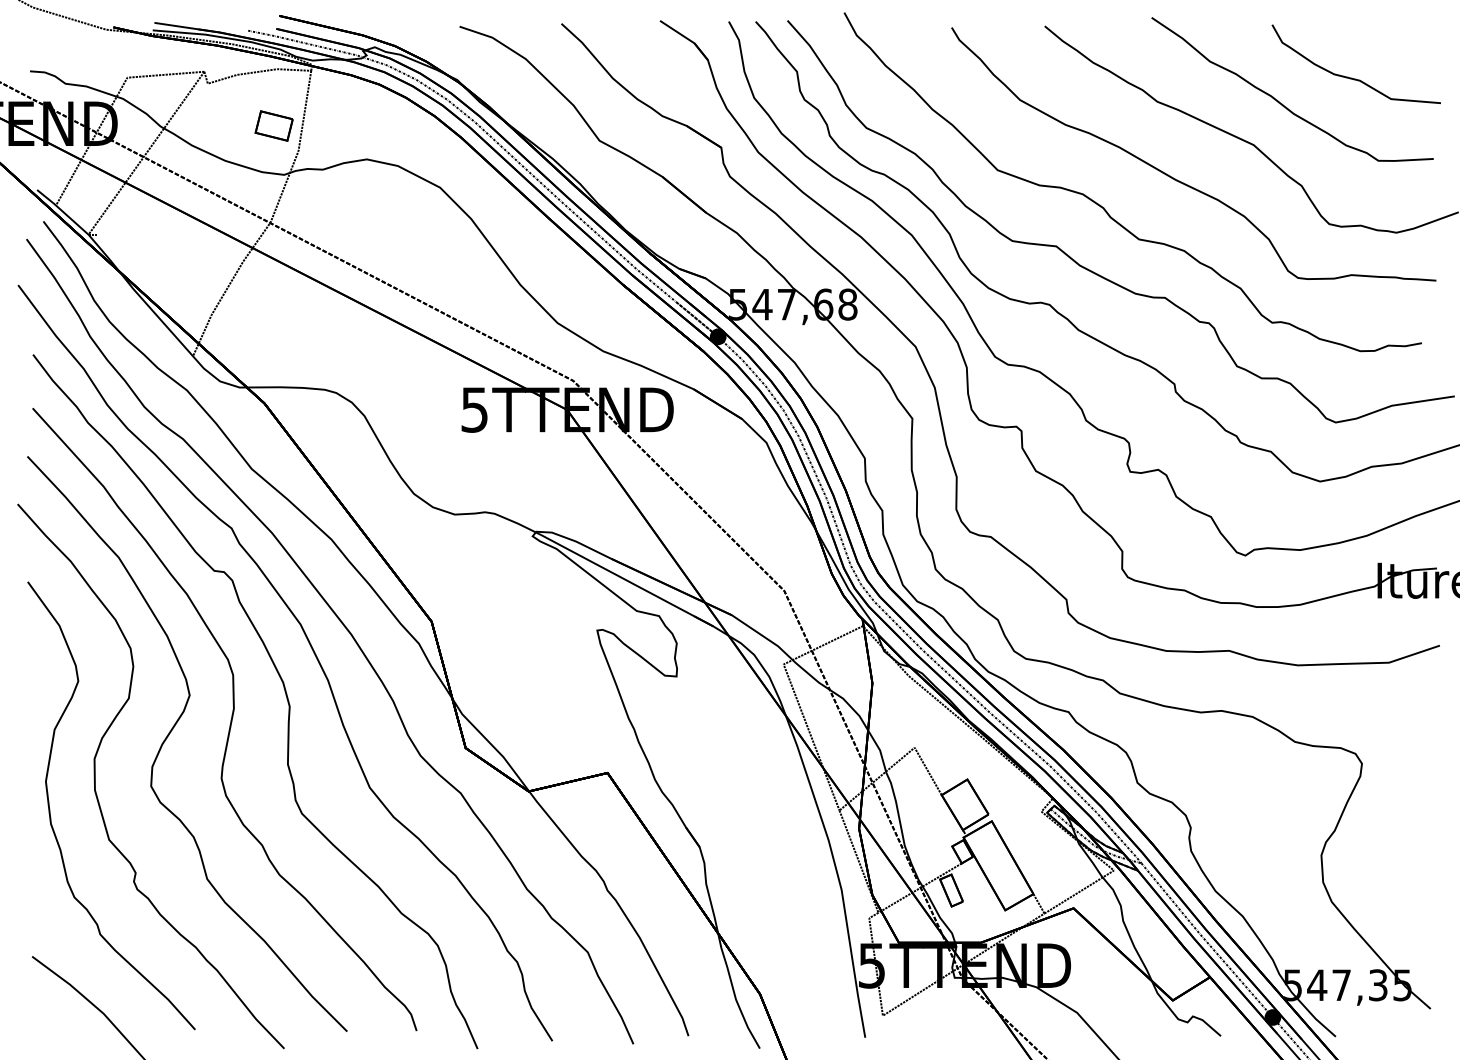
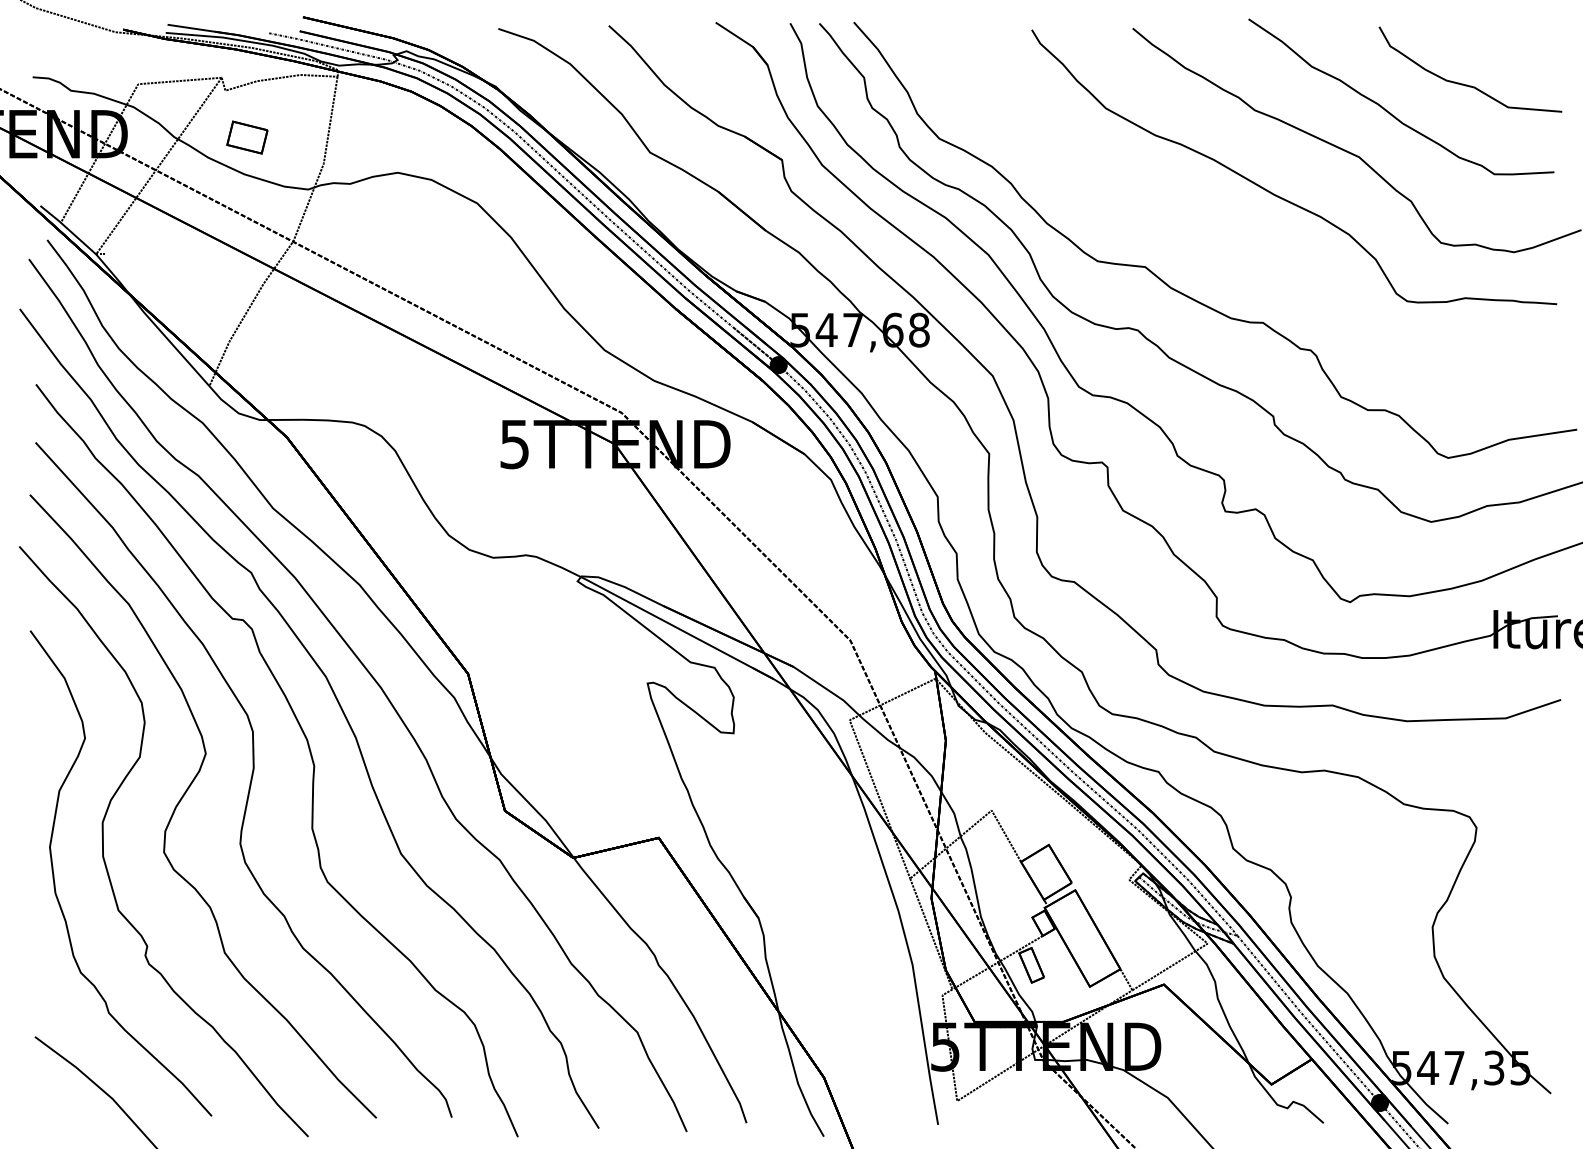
part: (274, 125) -> (247, 137), moved
curve: (1105, 208) -> (1198, 226), removed

